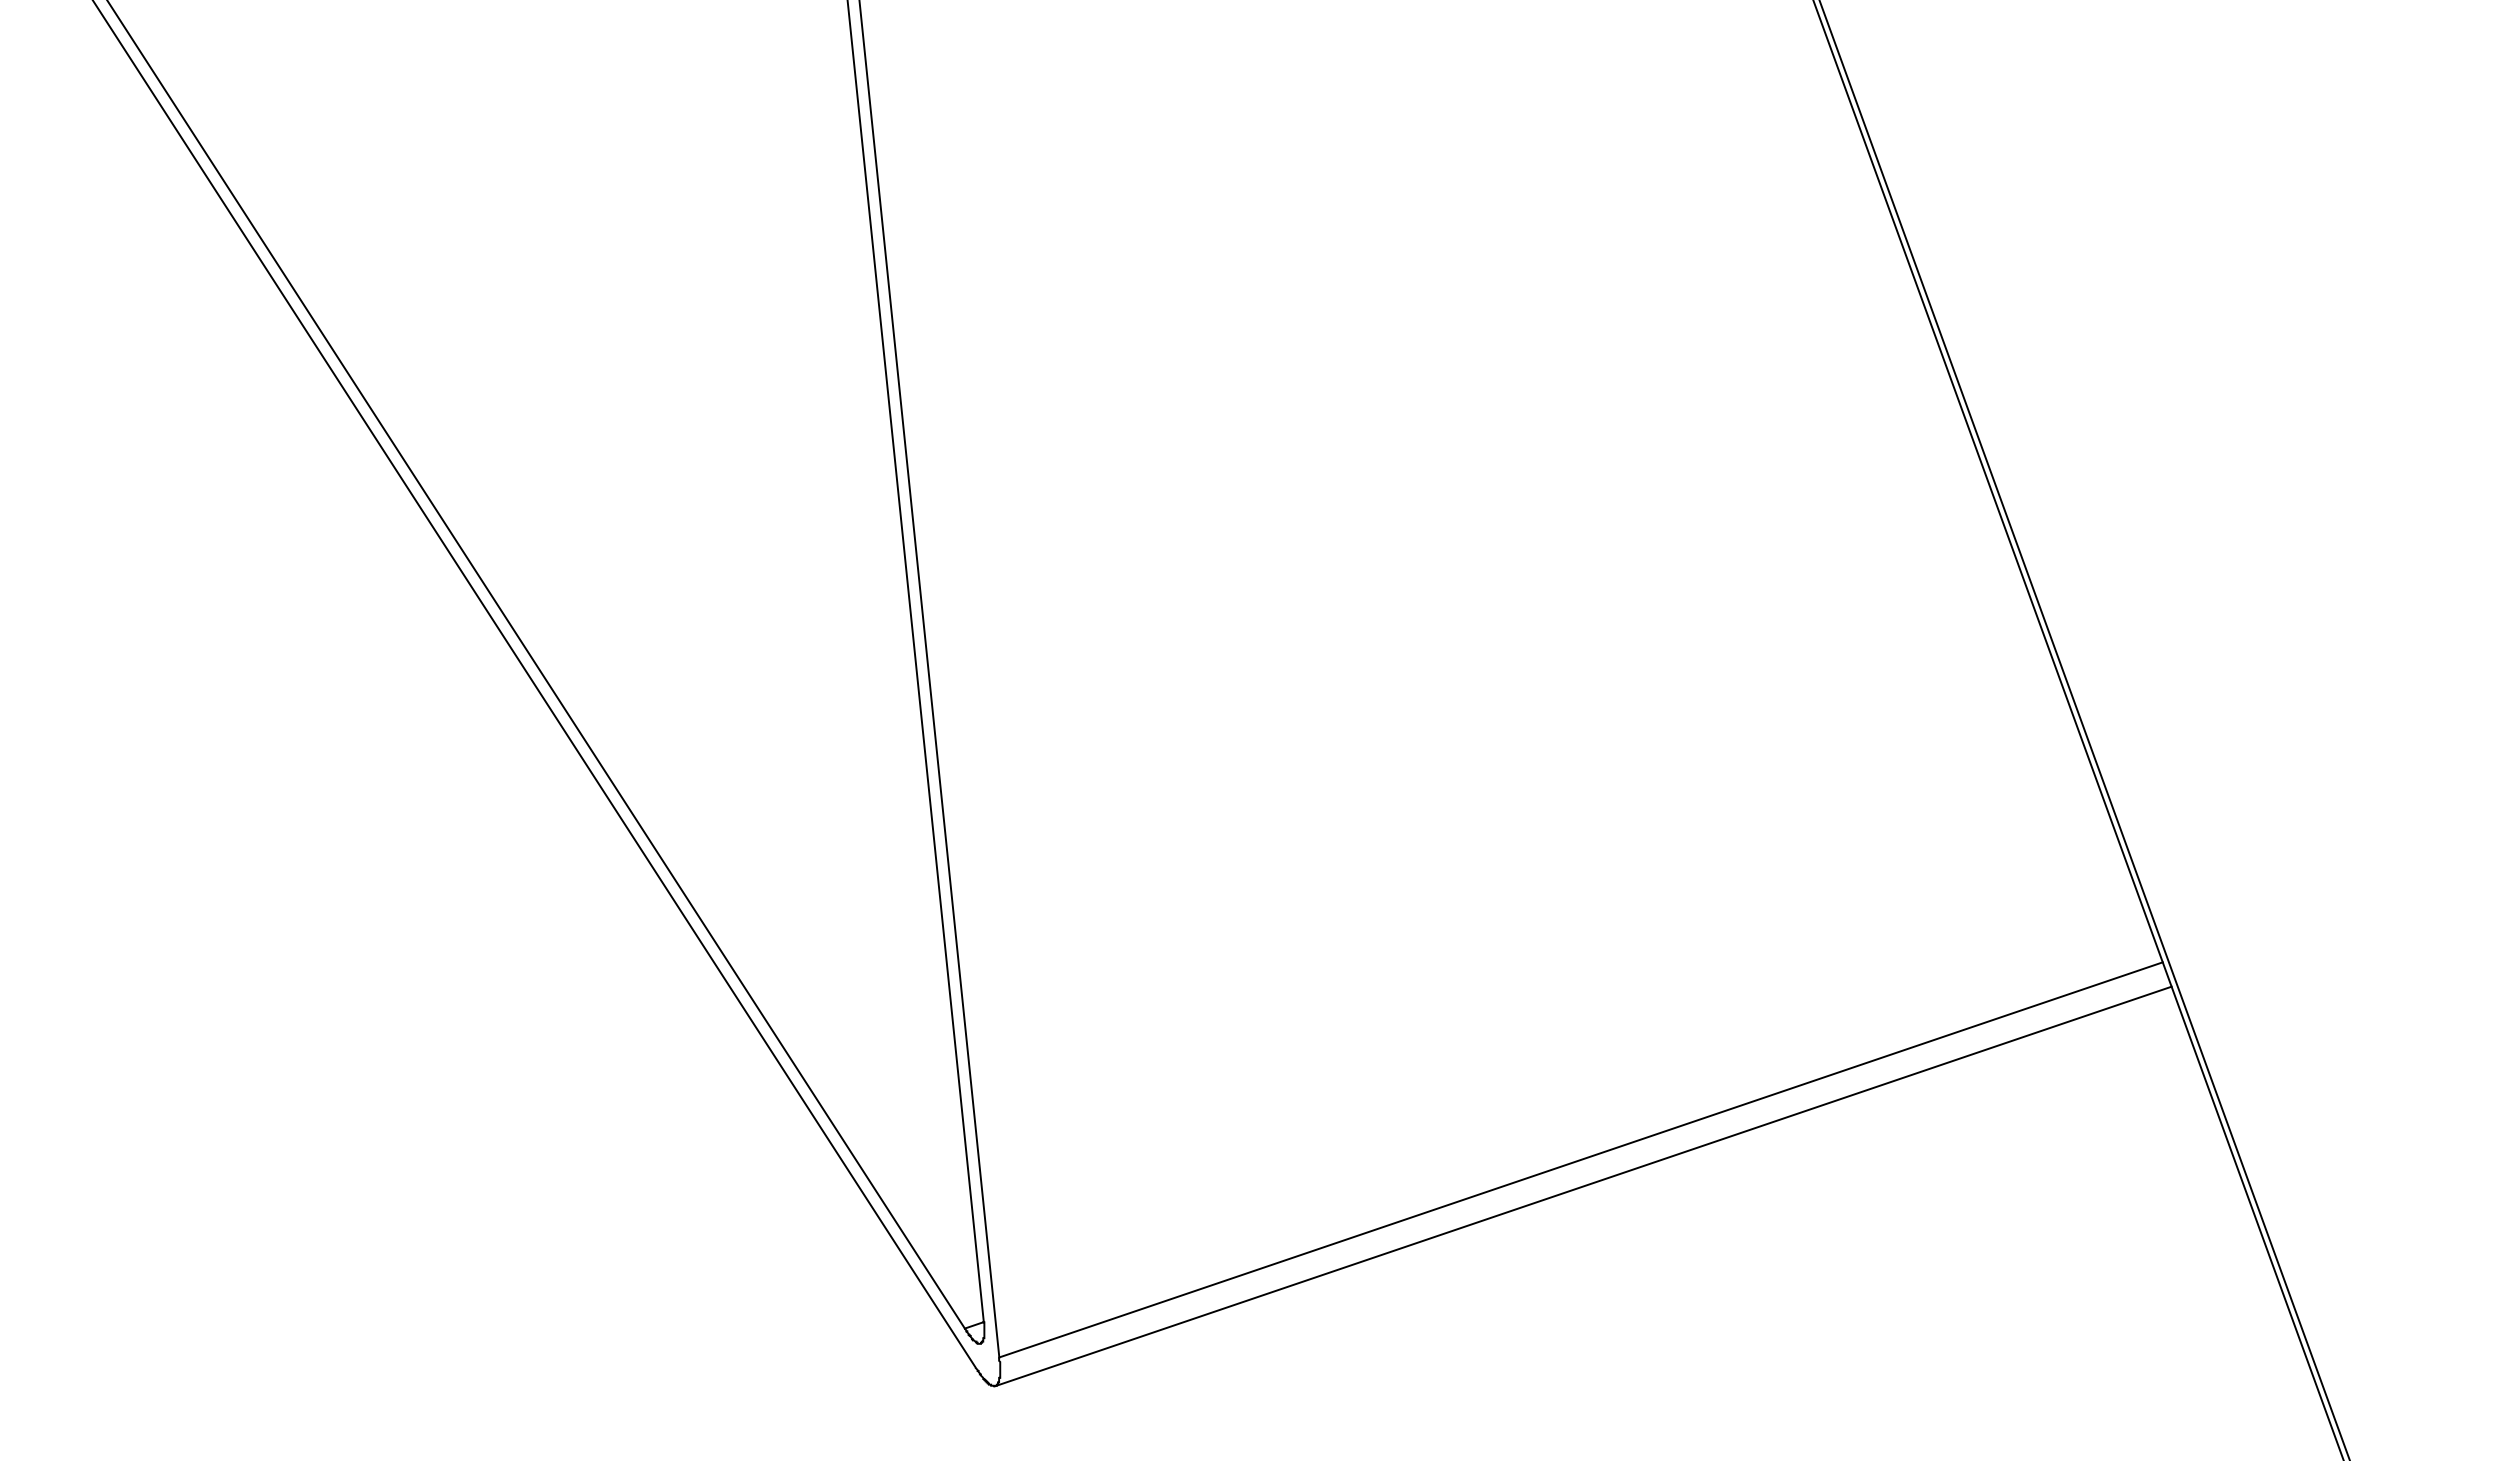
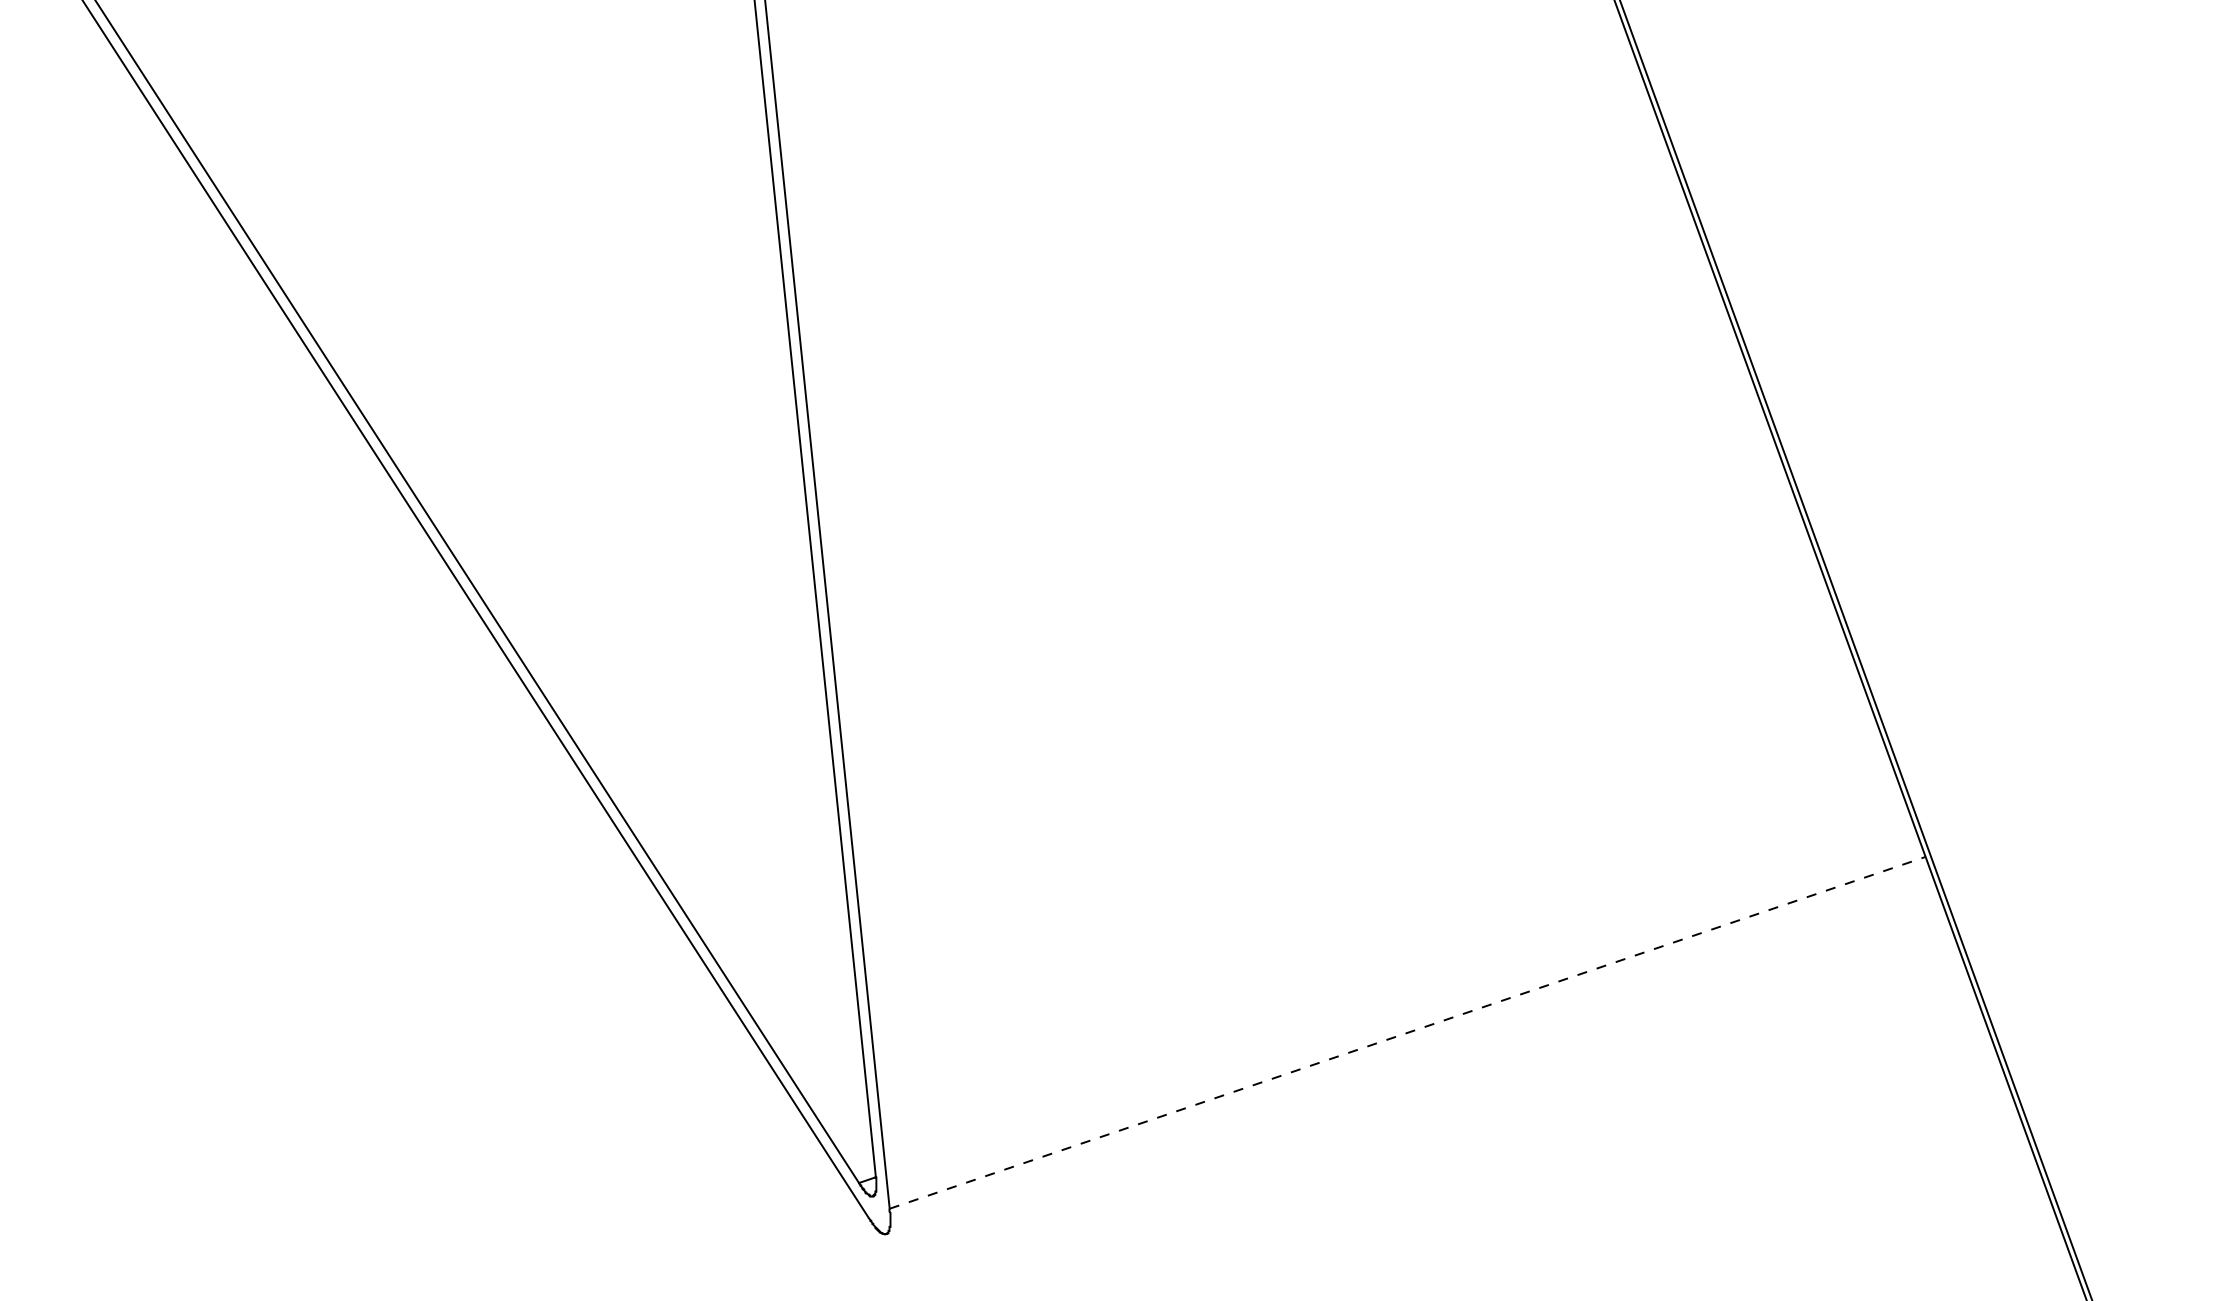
line: (1581, 1159) -> (1408, 1032), solid -> dashed
line: (1583, 1186) -> (1409, 1056), removed

